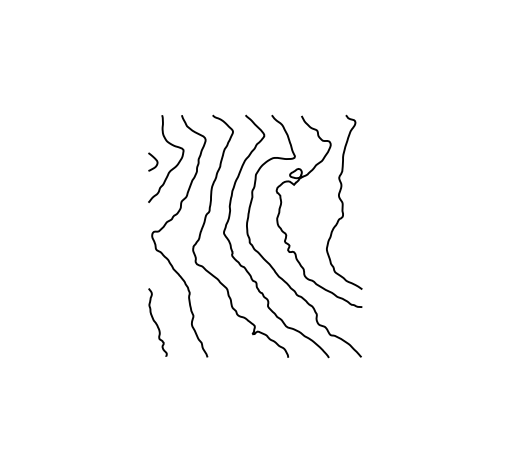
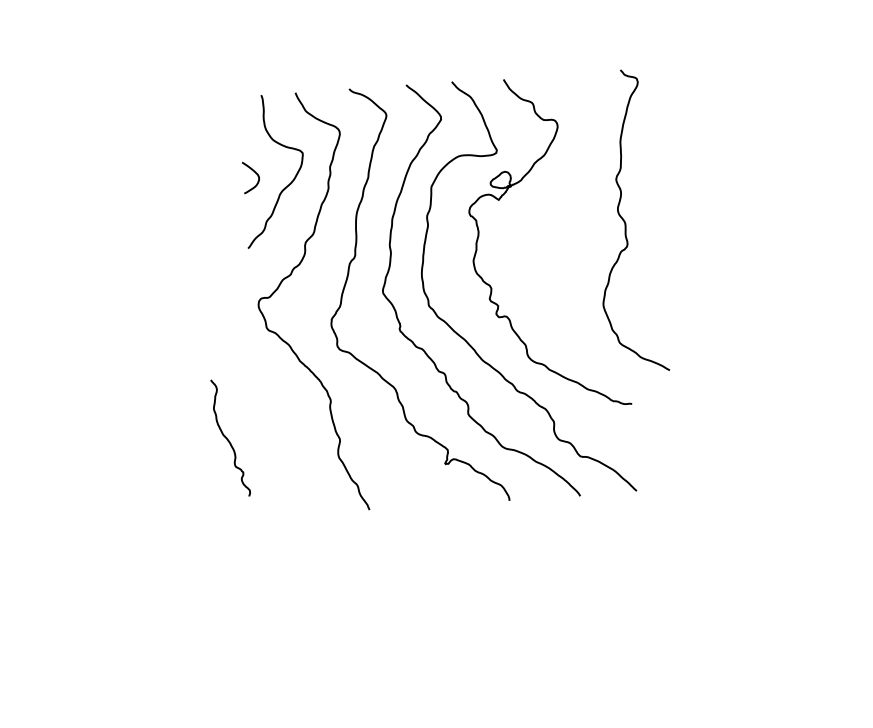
curve: (343, 202) -> (626, 221), moved
curve: (156, 322) -> (228, 438), moved

